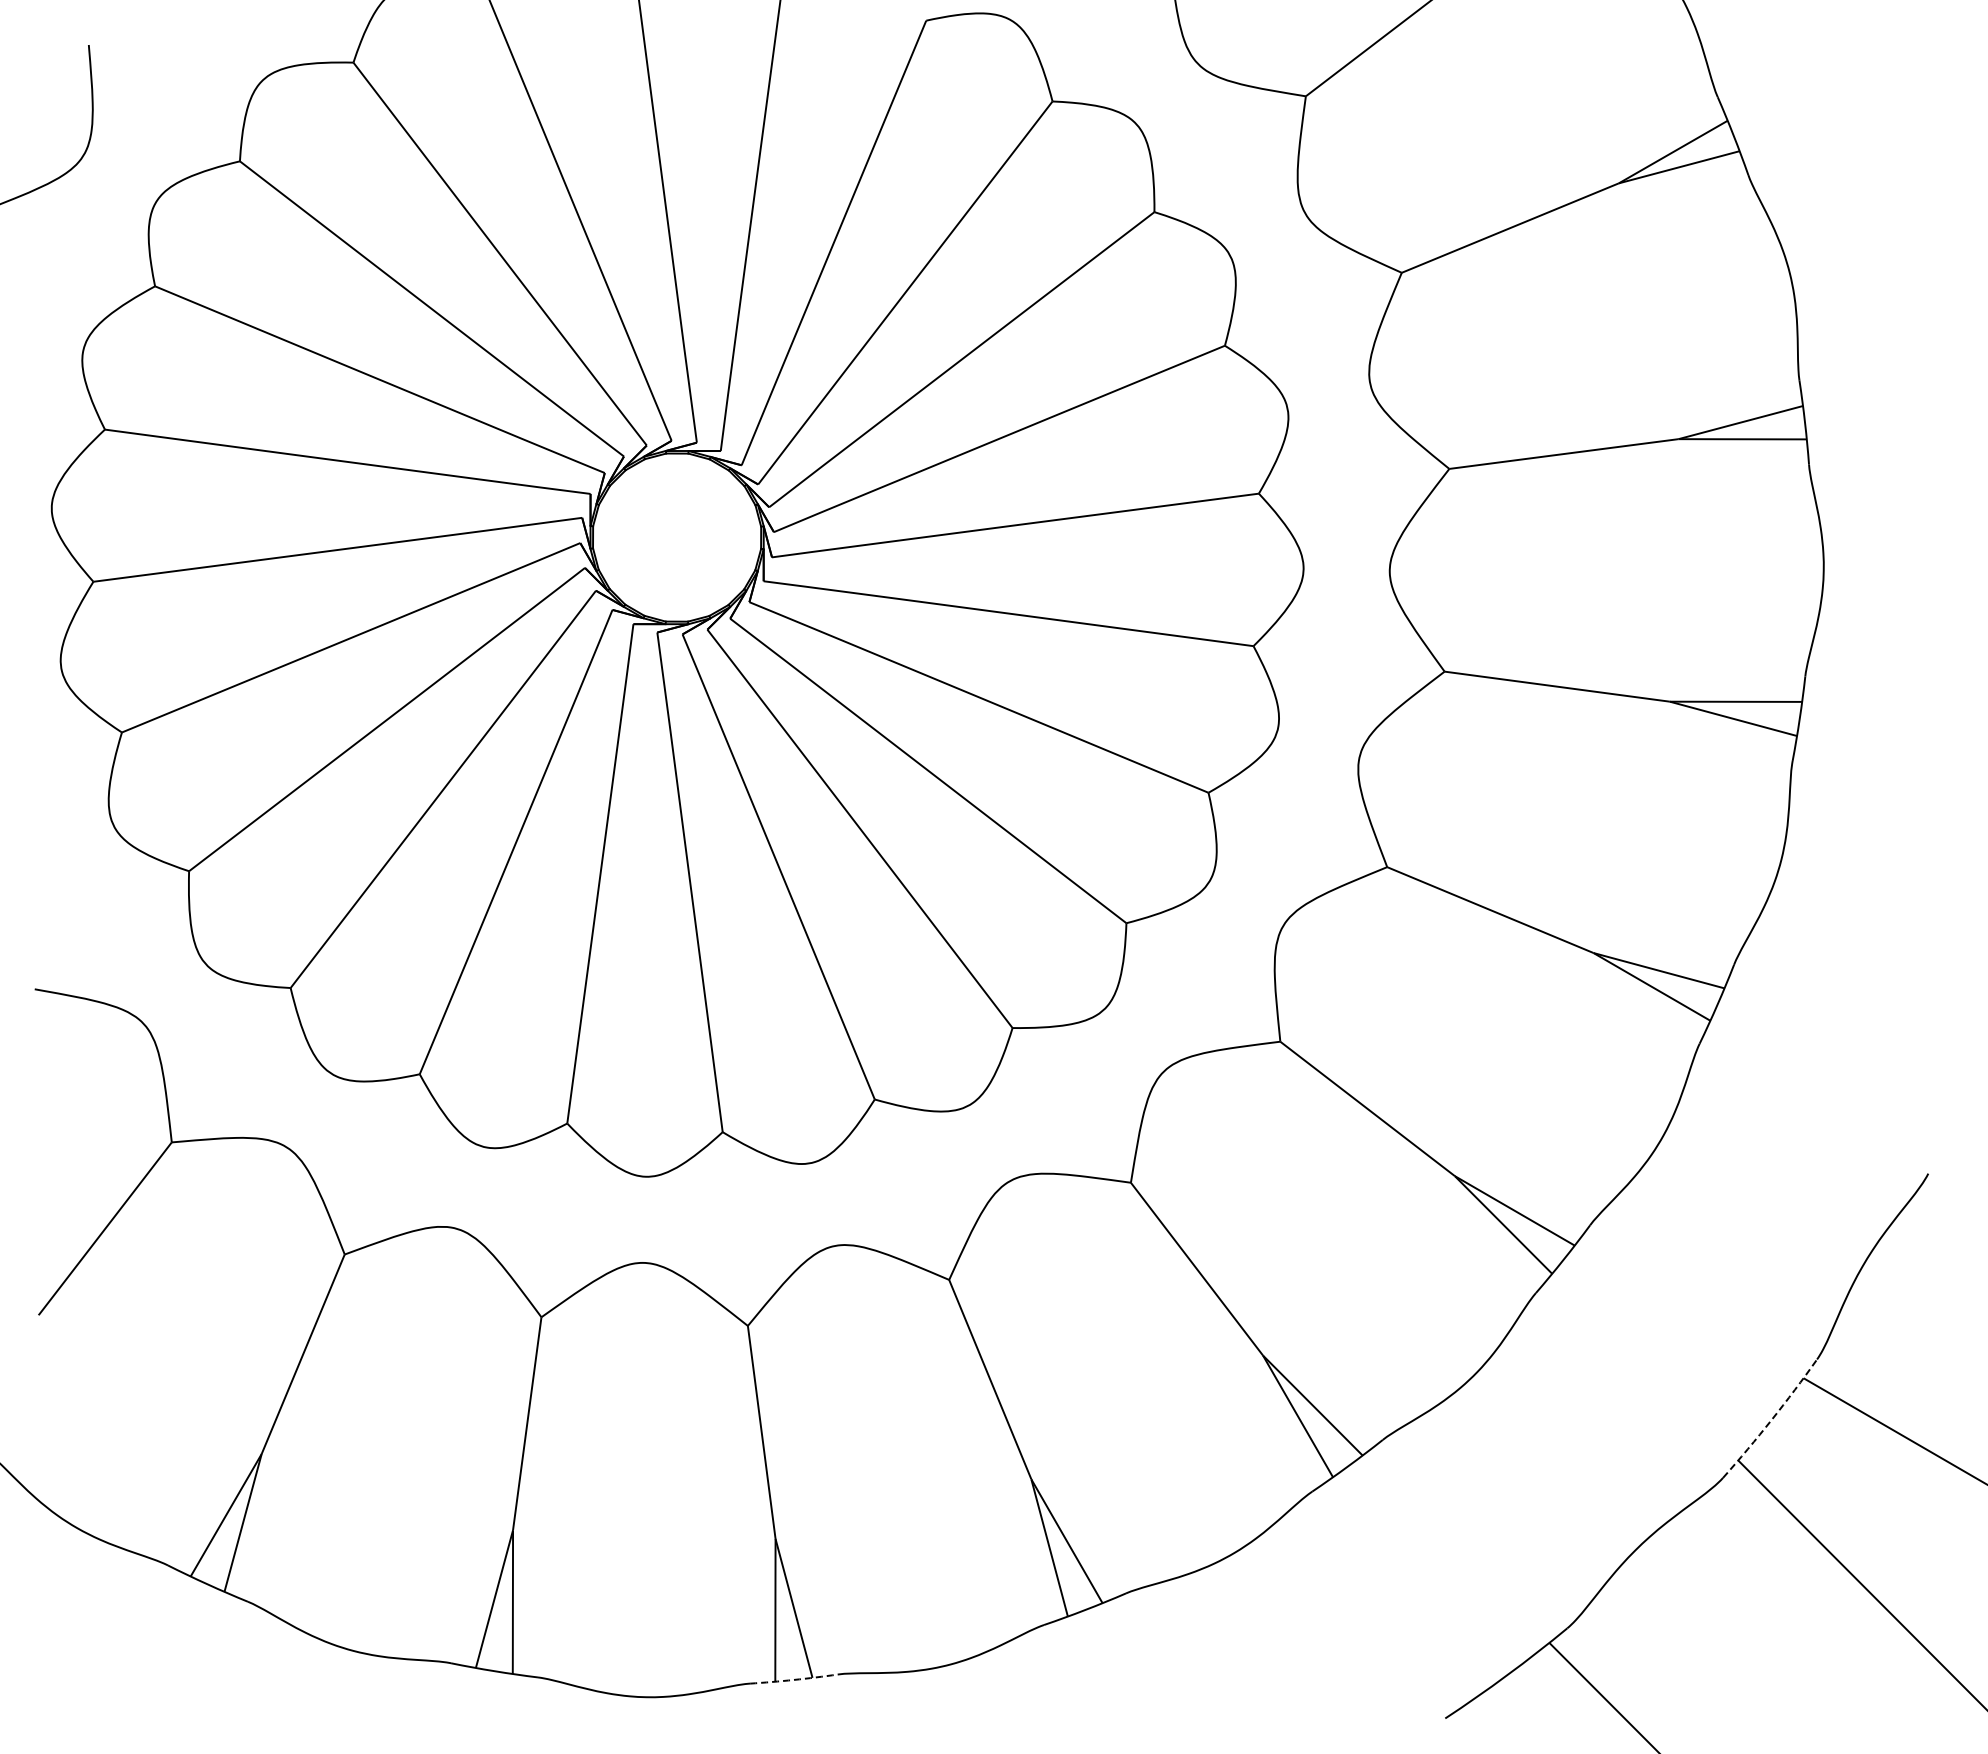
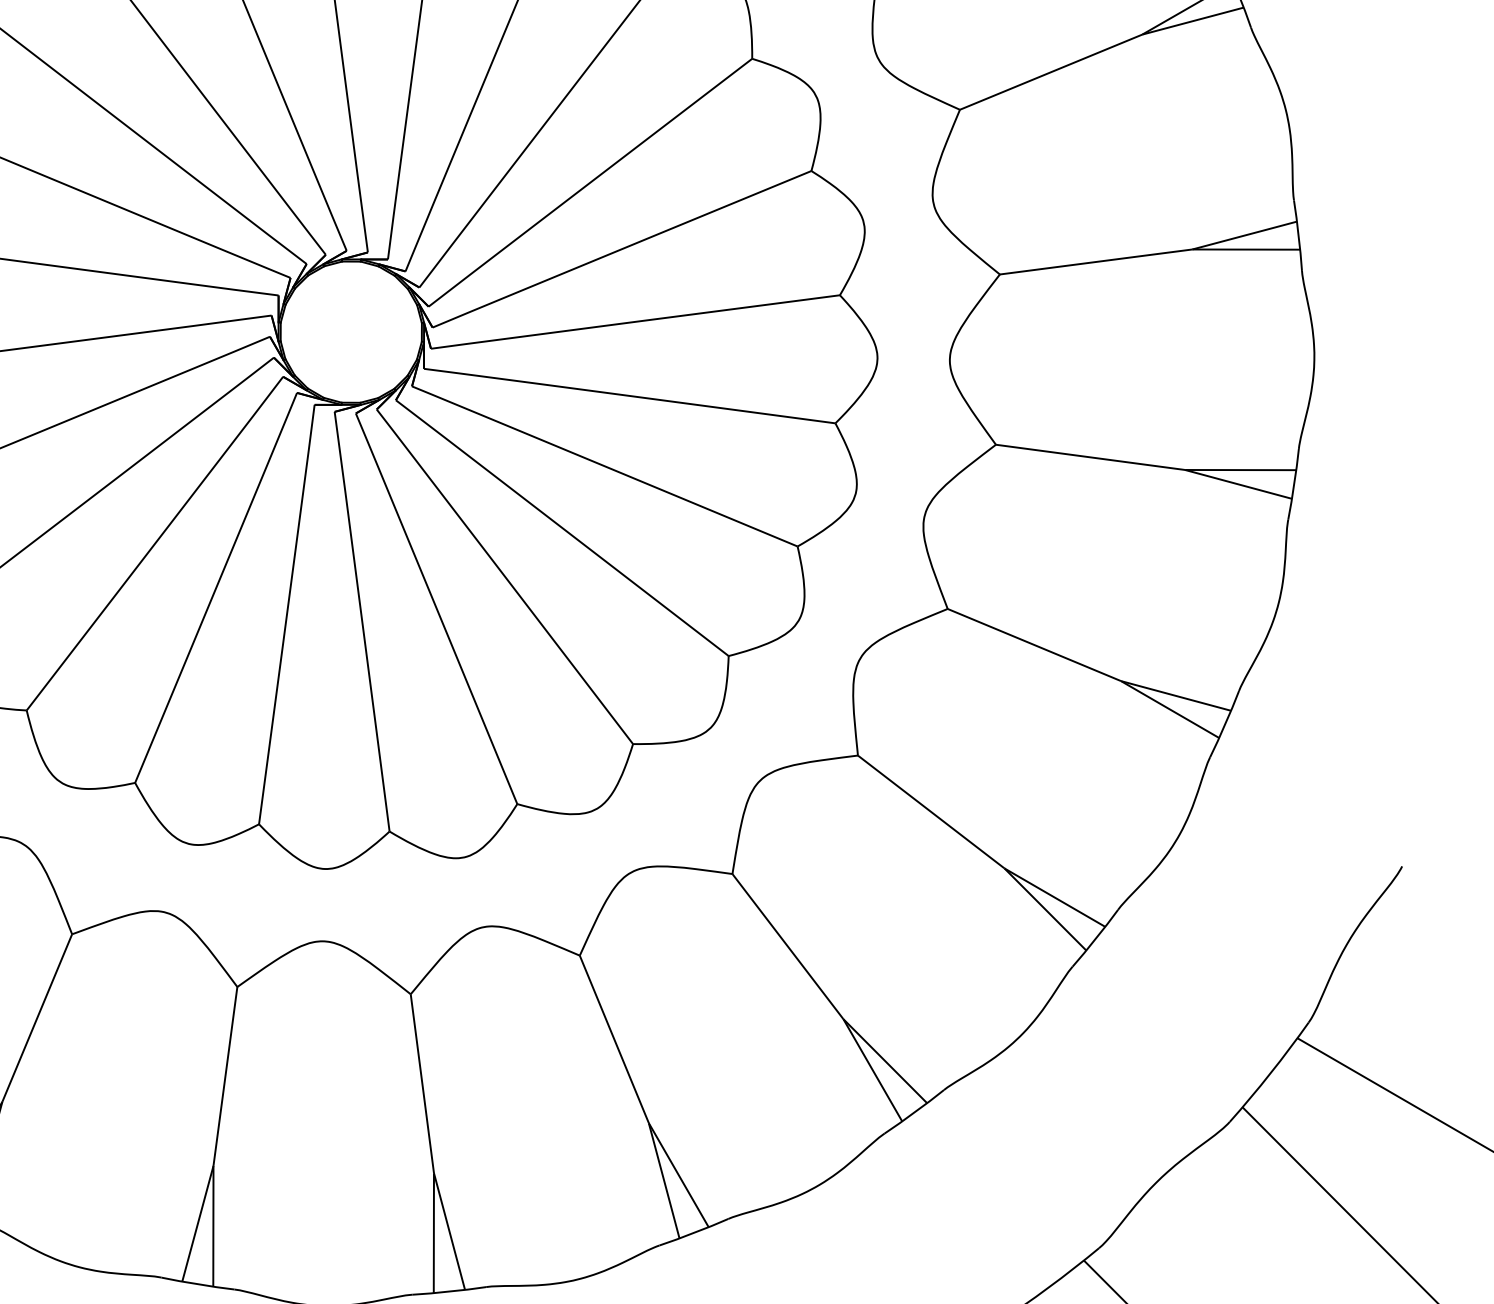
arc: (1771, 1419) -> (1270, 1072), dashed -> solid
arc: (794, 1679) -> (449, 1291), dashed -> solid

